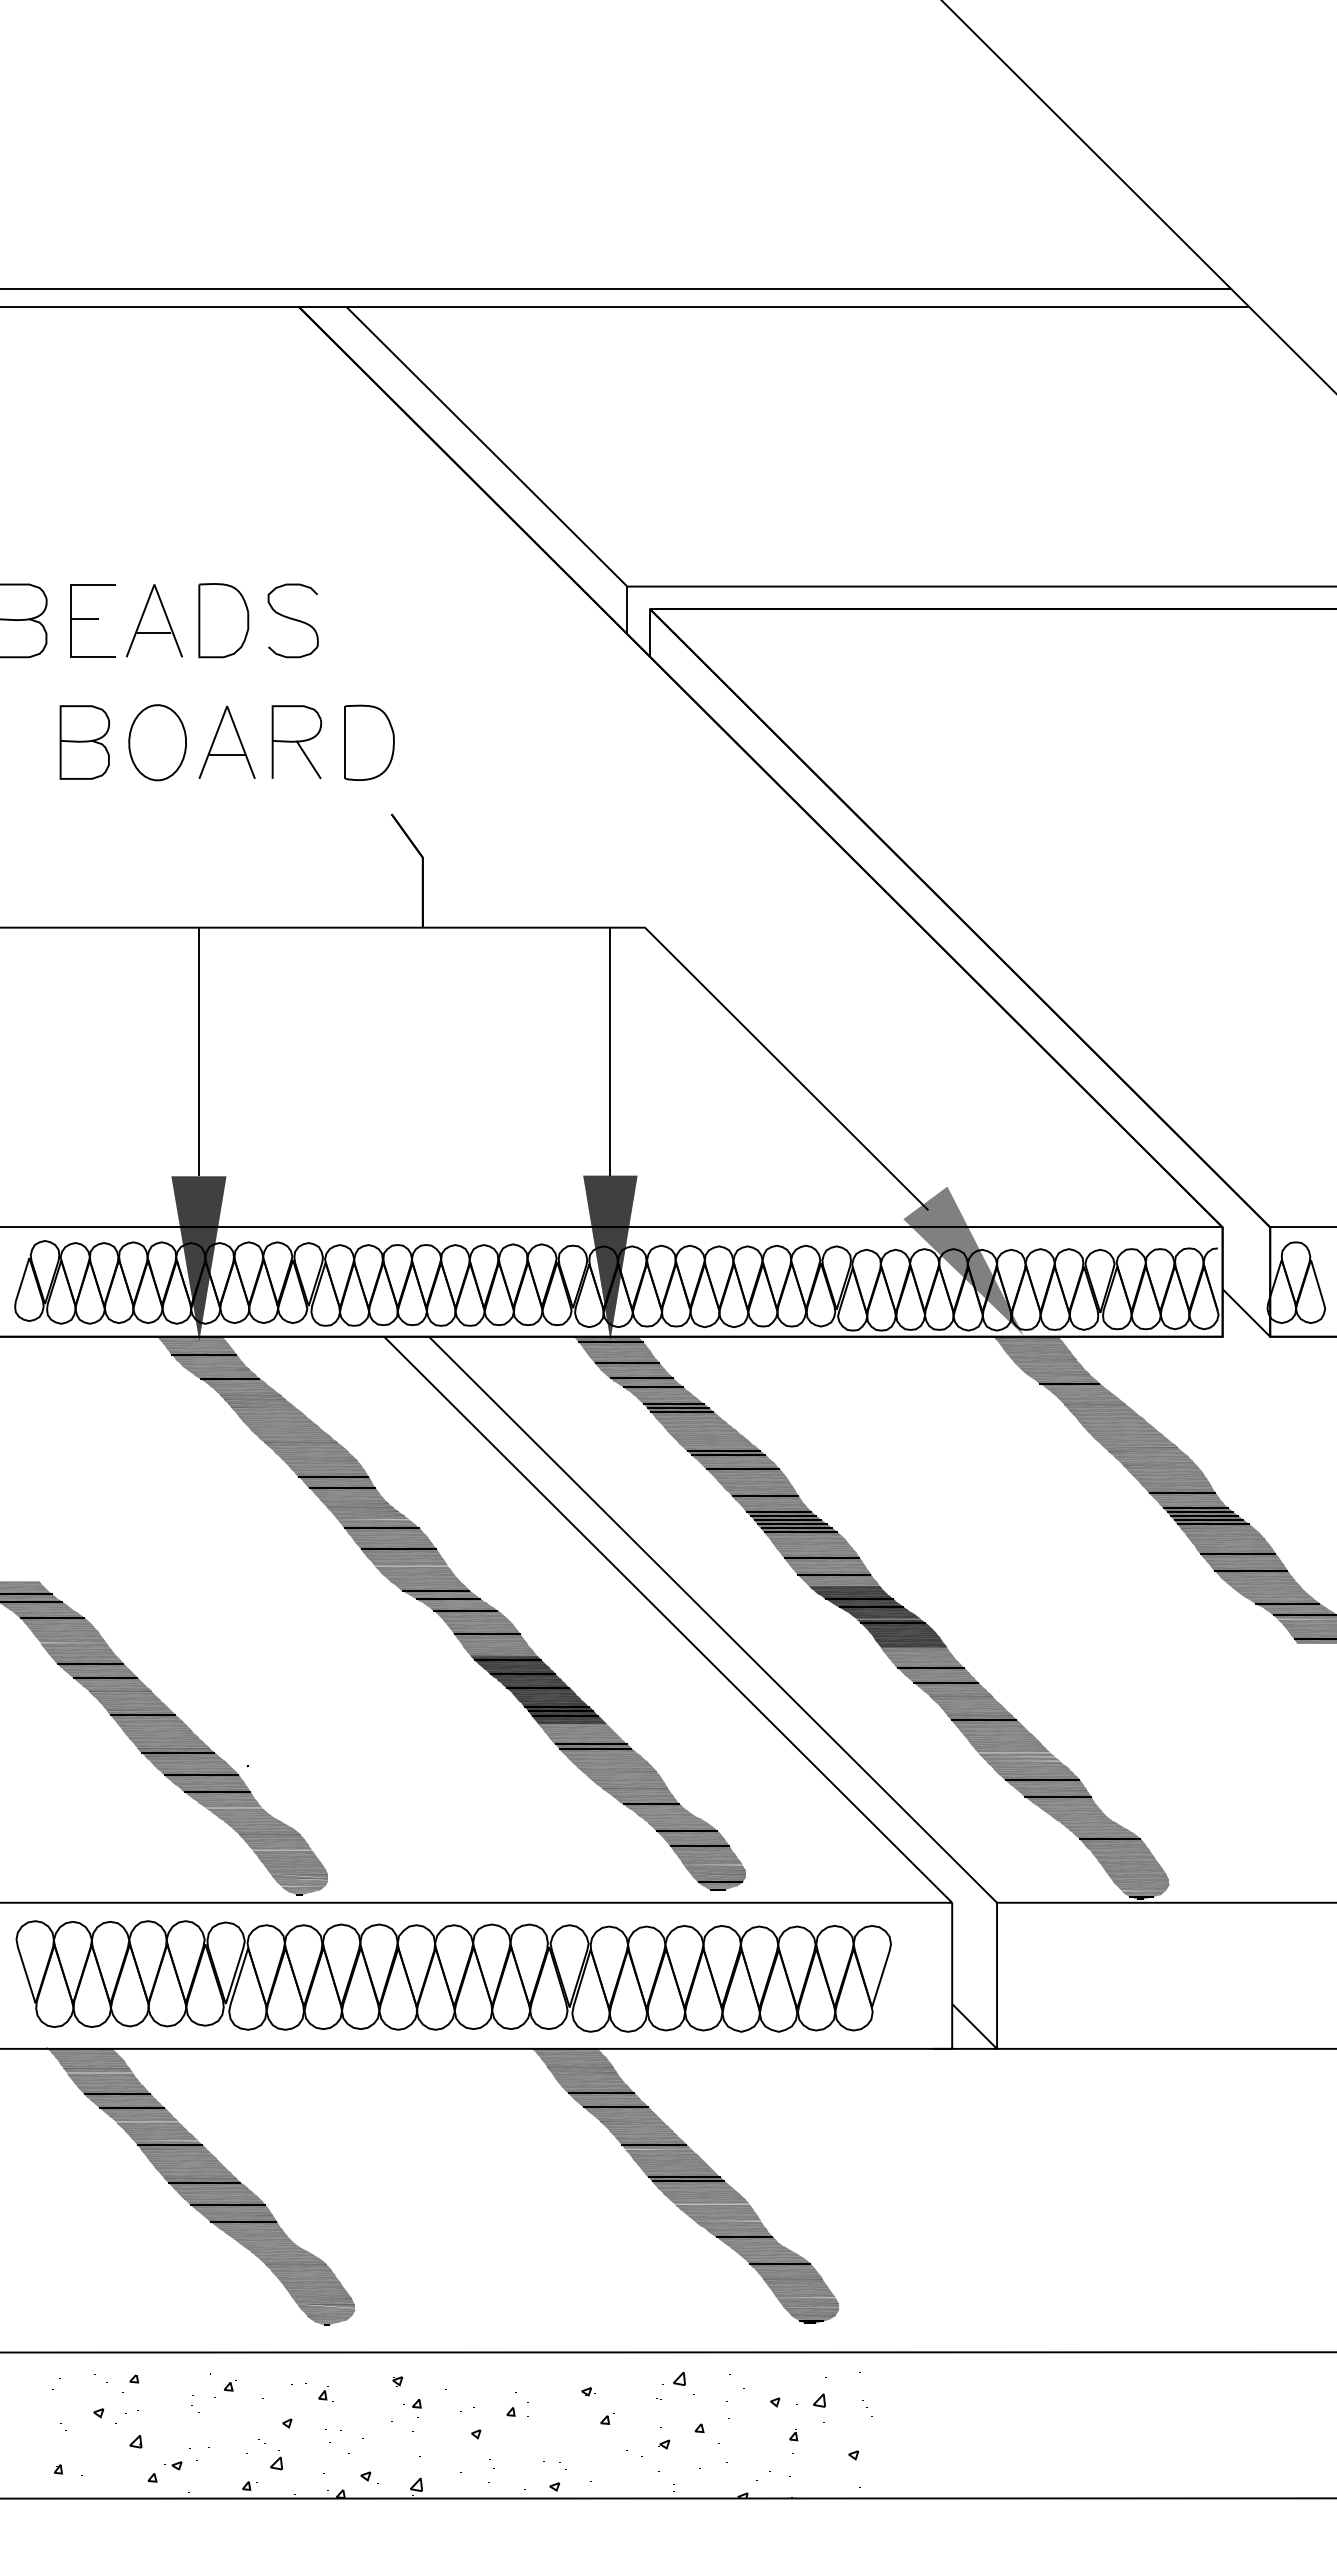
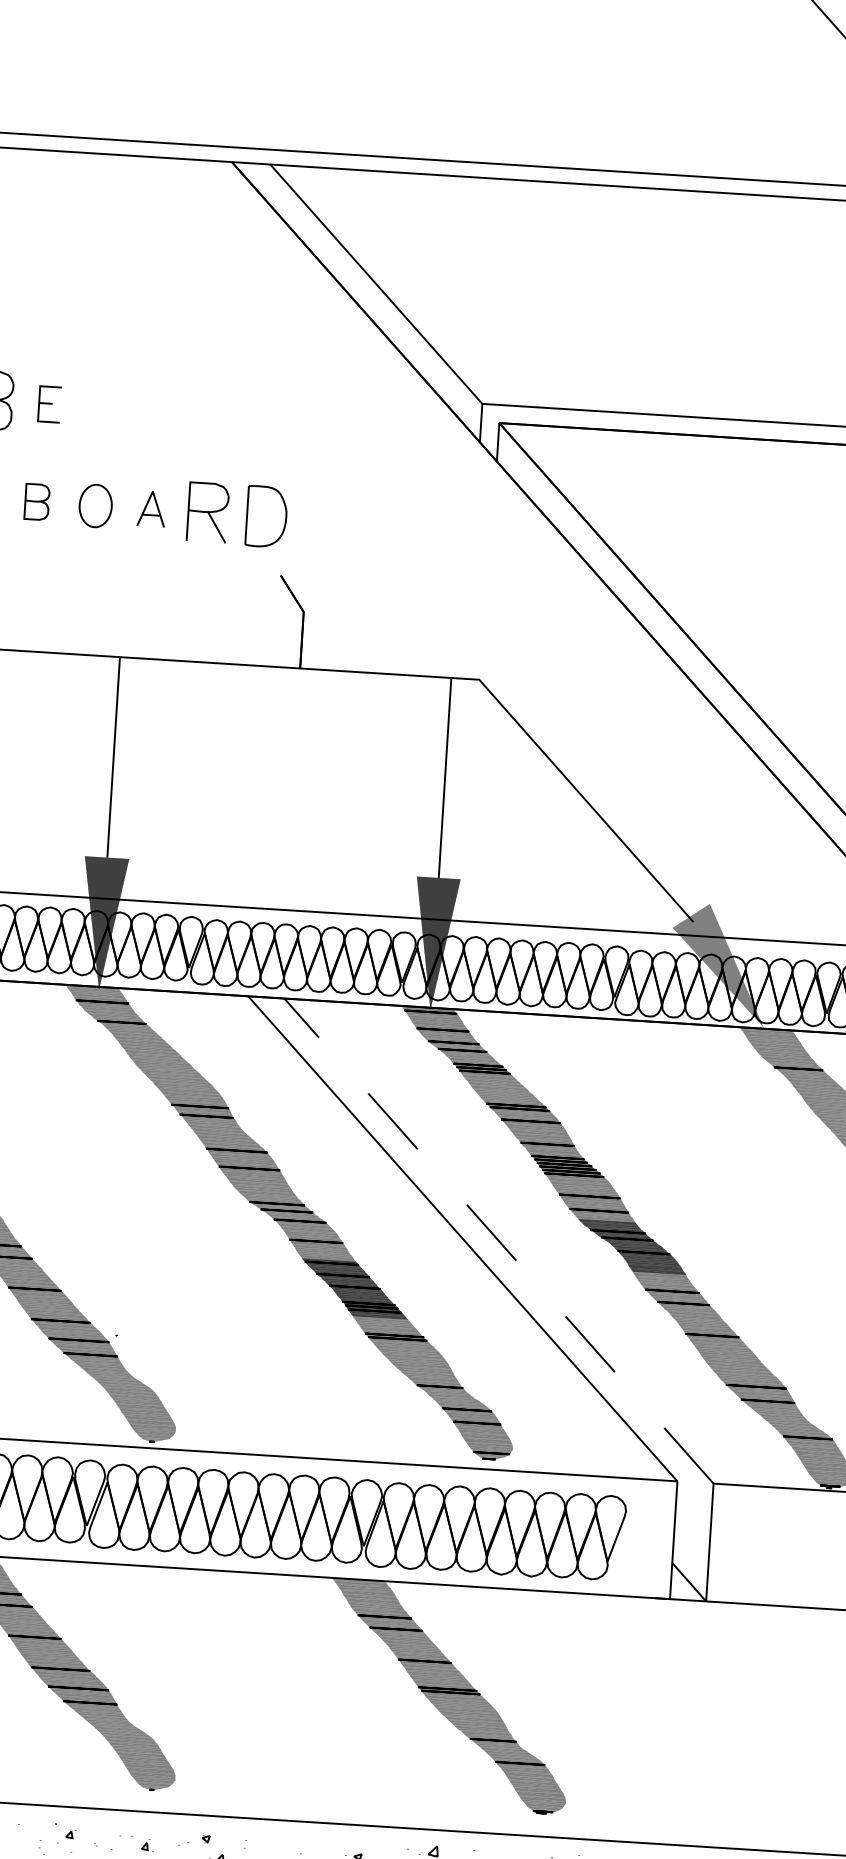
part: (92, 620) -> (49, 404), size x0.6
part: (154, 620) -> (99, 407), removed
part: (223, 620) -> (155, 410), removed
part: (292, 620) -> (210, 414), removed
part: (226, 741) -> (151, 508), size x0.6
part: (84, 742) -> (36, 502), size x0.6
part: (157, 742) -> (95, 505), size x0.7
line: (713, 1619) -> (499, 1240), solid -> dashed

